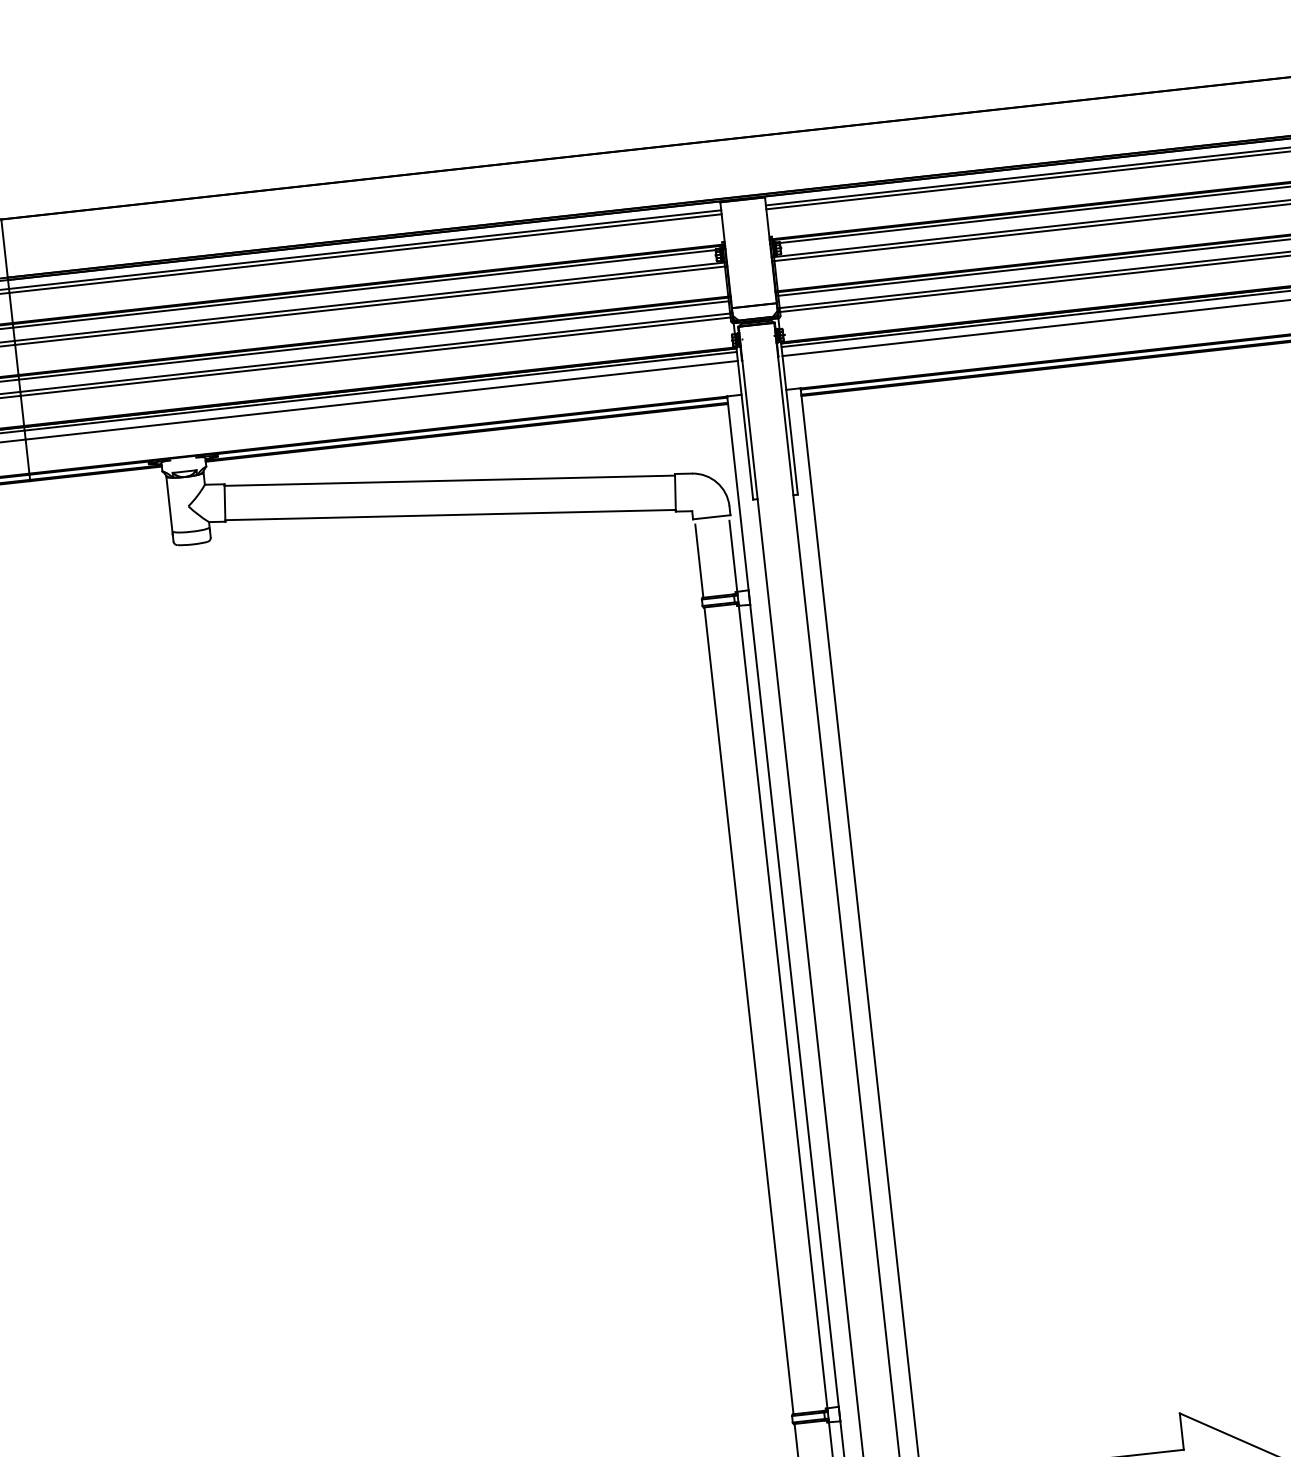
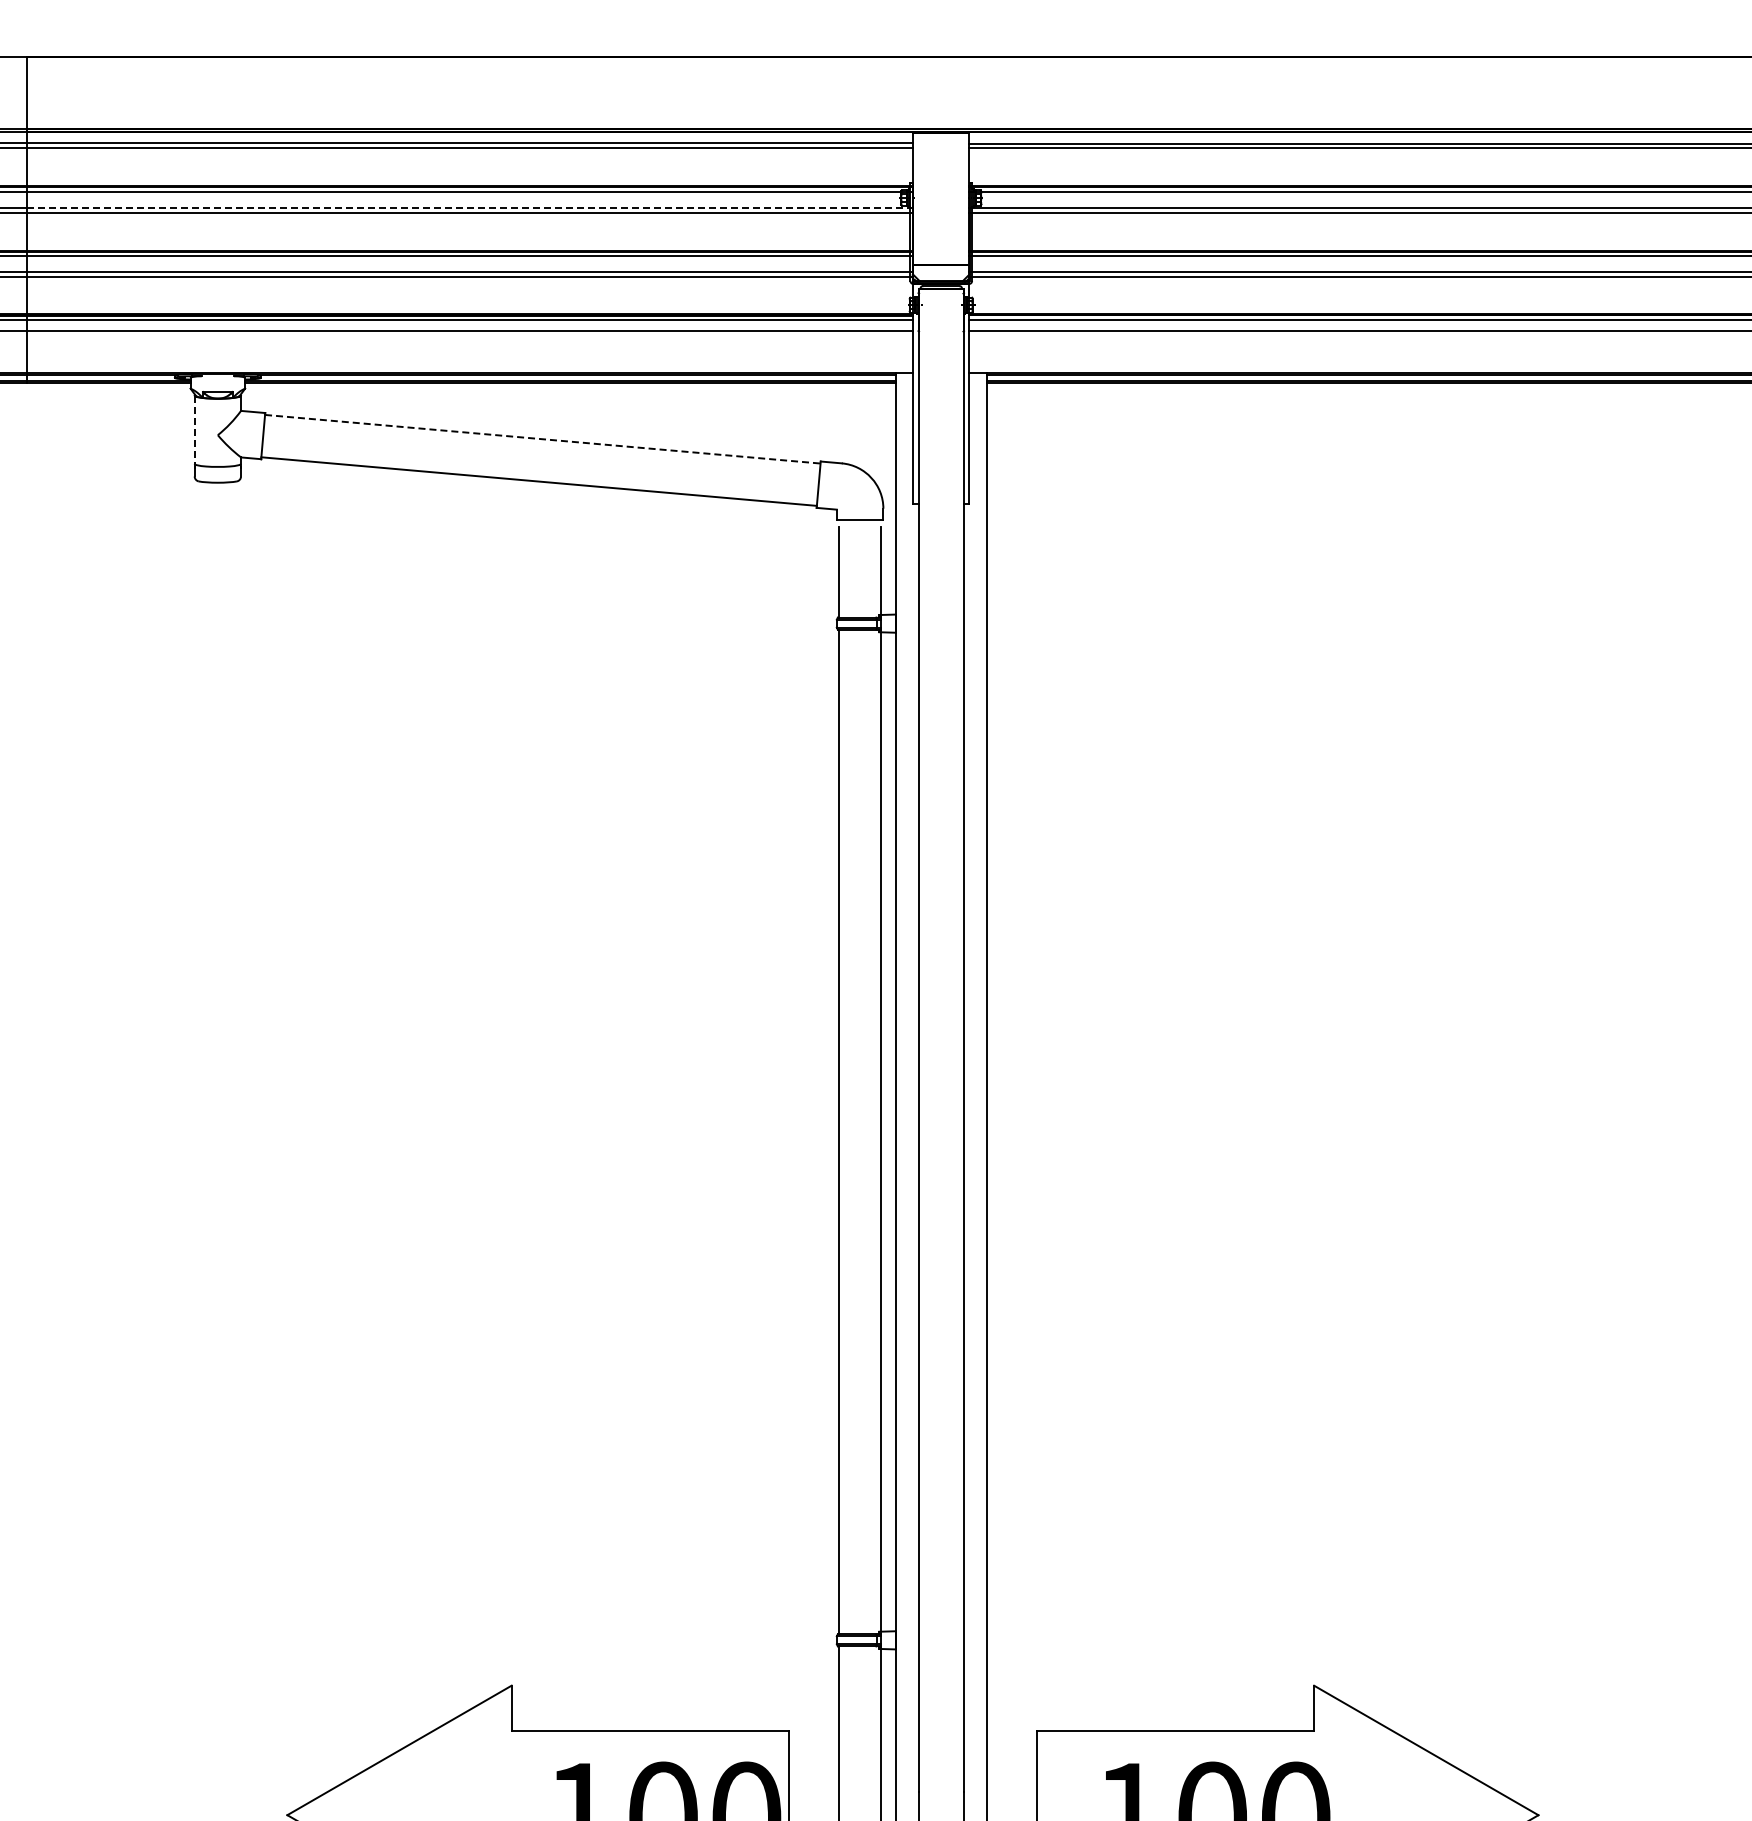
line: (371, 301) -> (470, 208), solid -> dashed
line: (449, 480) -> (542, 439), solid -> dashed
line: (169, 505) -> (194, 431), solid -> dashed

